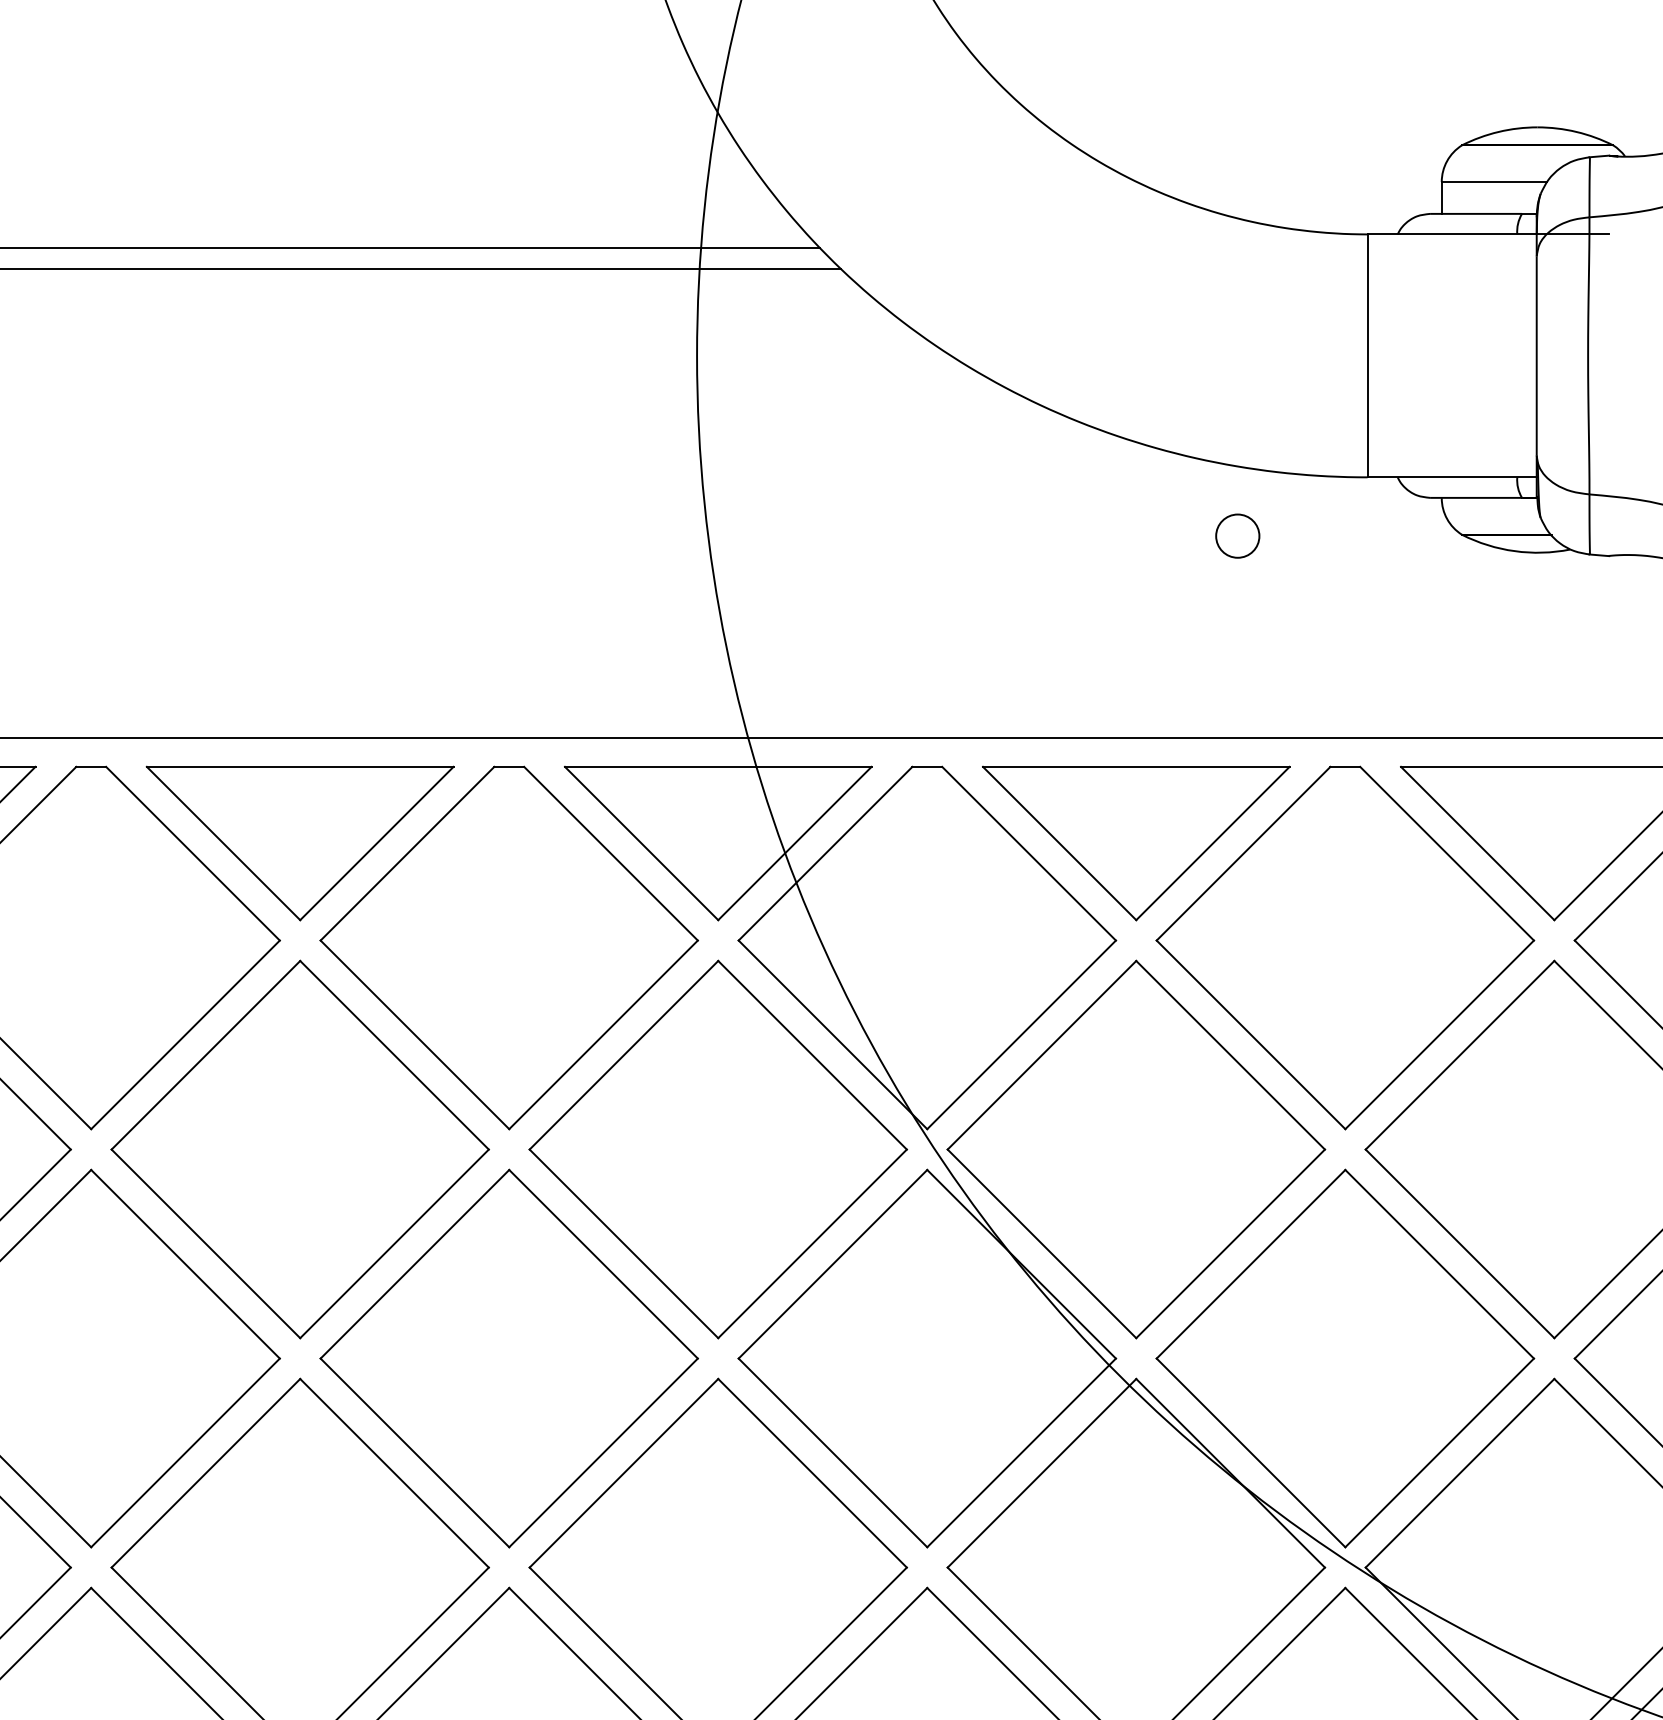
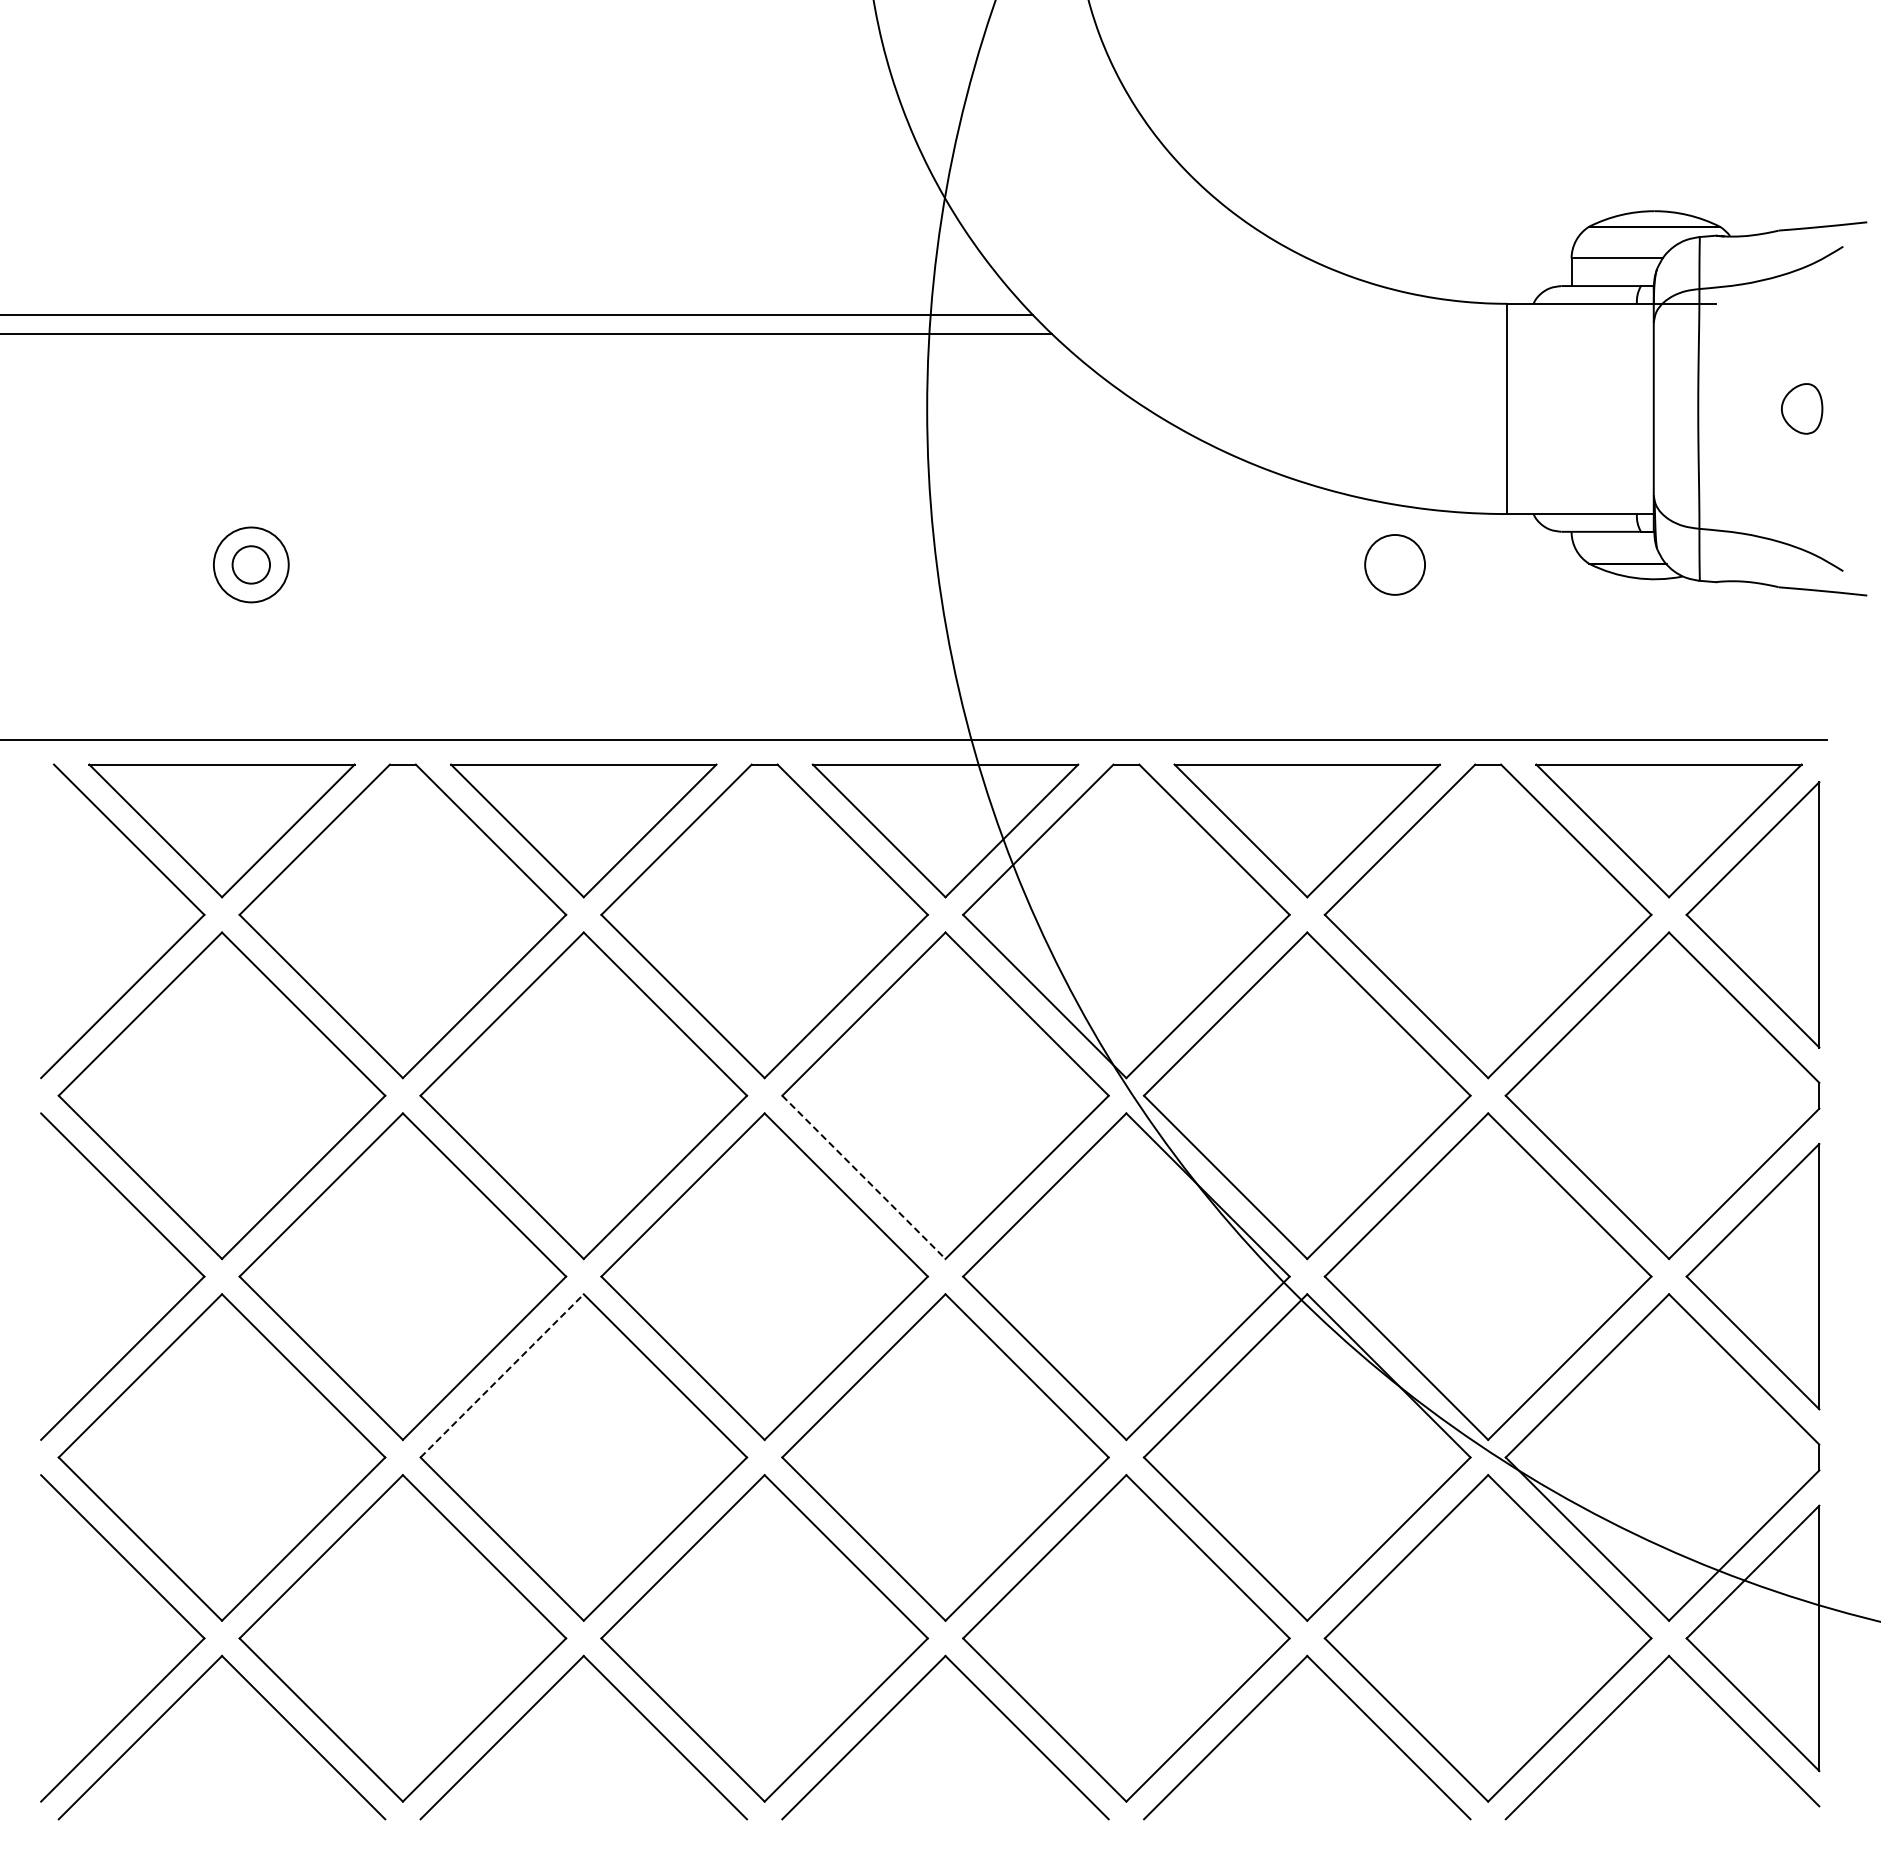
circle: (1237, 535) -> (1394, 564), size x1.6
line: (624, 1244) -> (864, 1177), solid -> dashed
line: (206, 1472) -> (502, 1375), solid -> dashed

